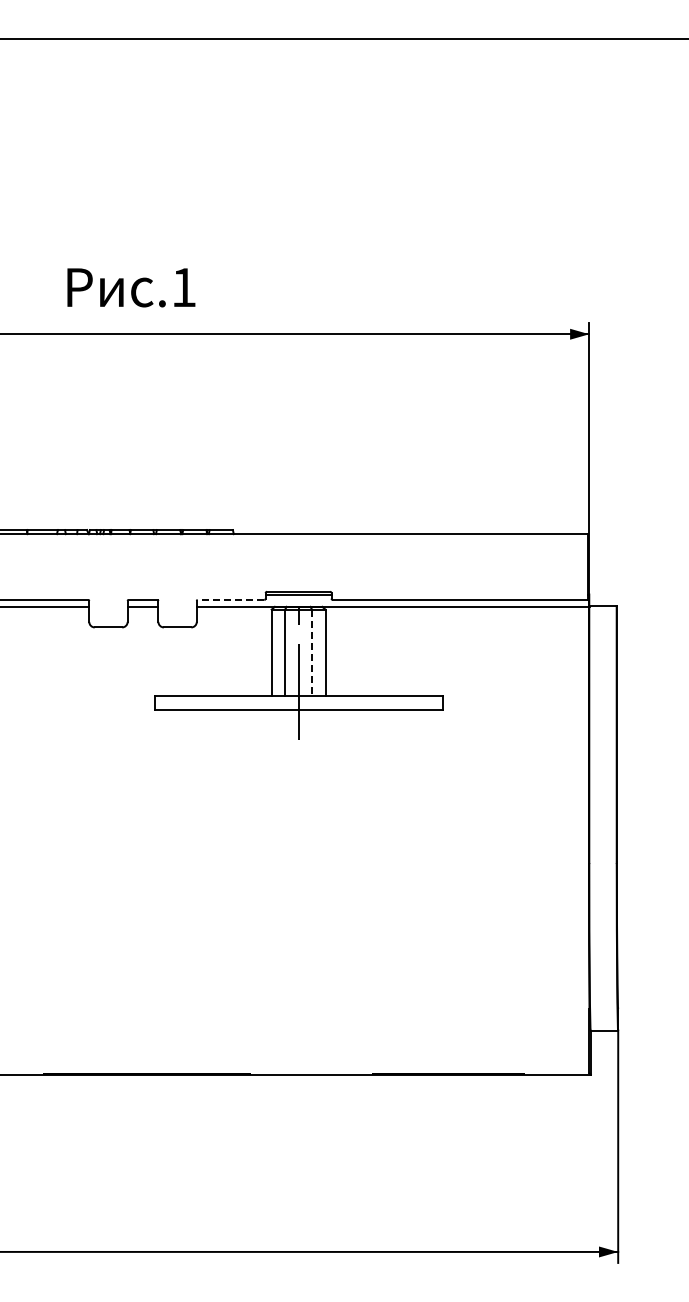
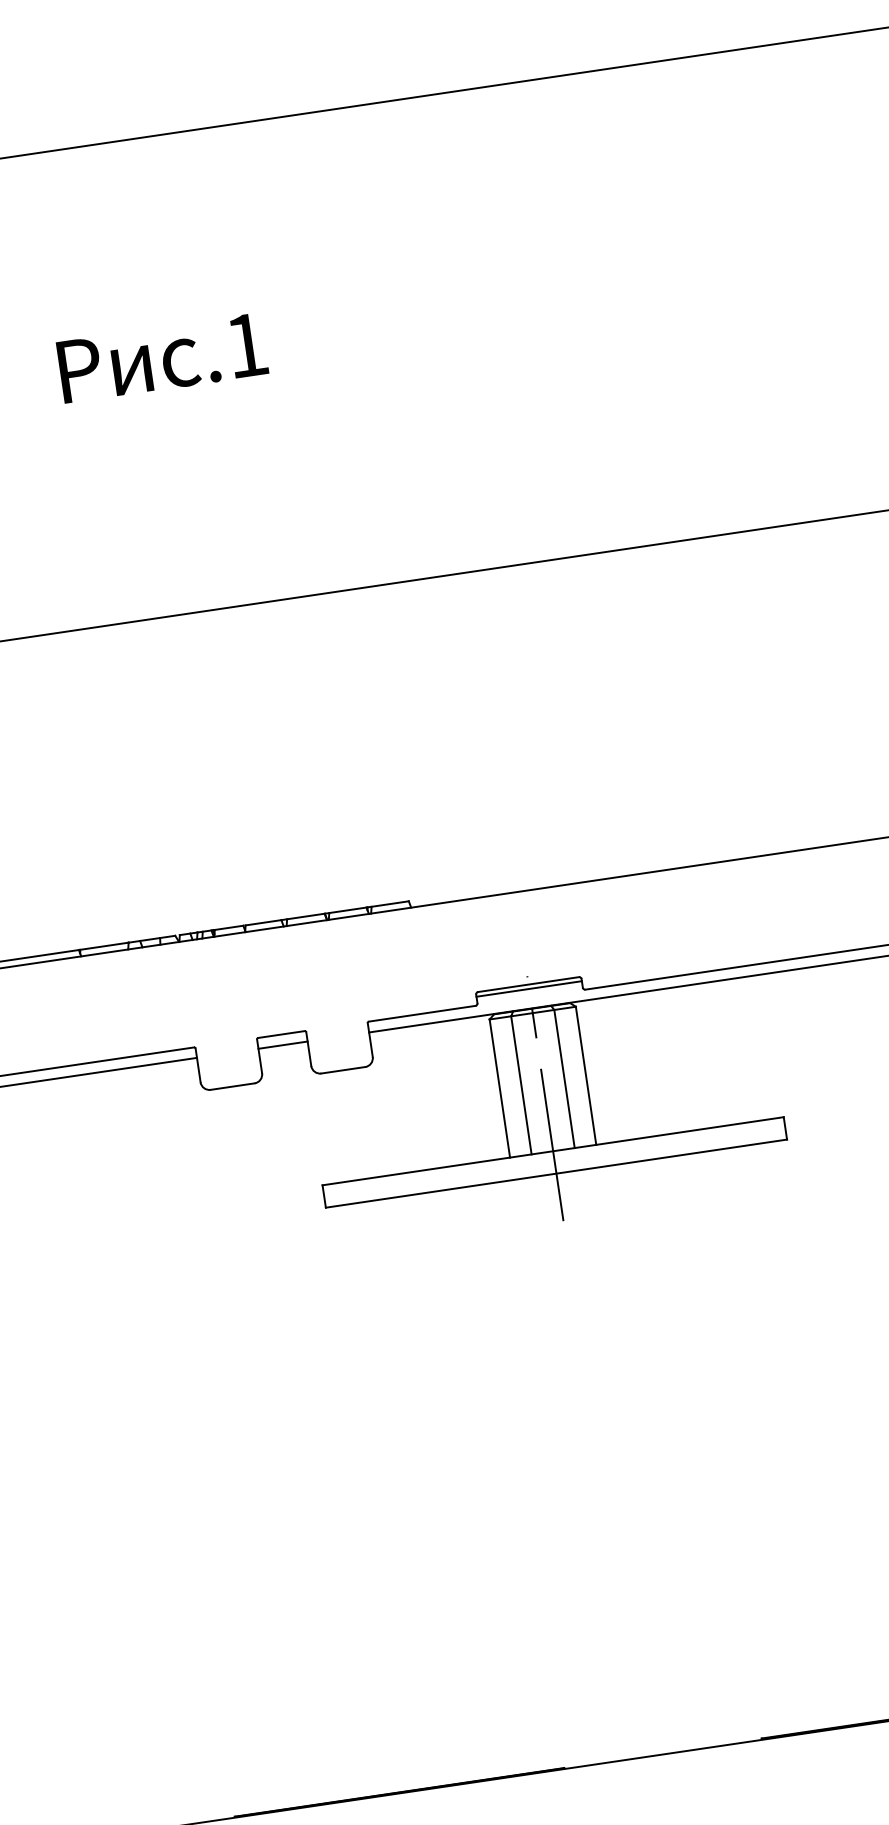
text: (131, 287) -> (162, 357), moved
line: (230, 600) -> (421, 1014), dashed -> solid
line: (312, 653) -> (565, 1080), dashed -> solid

